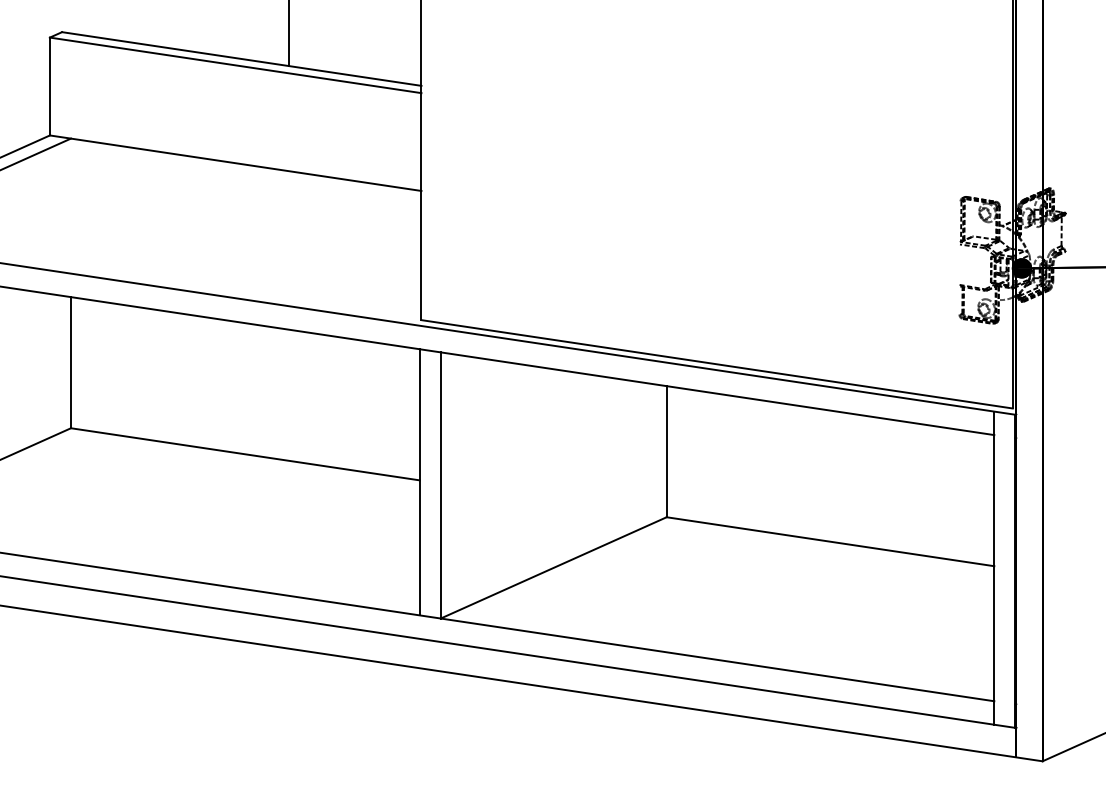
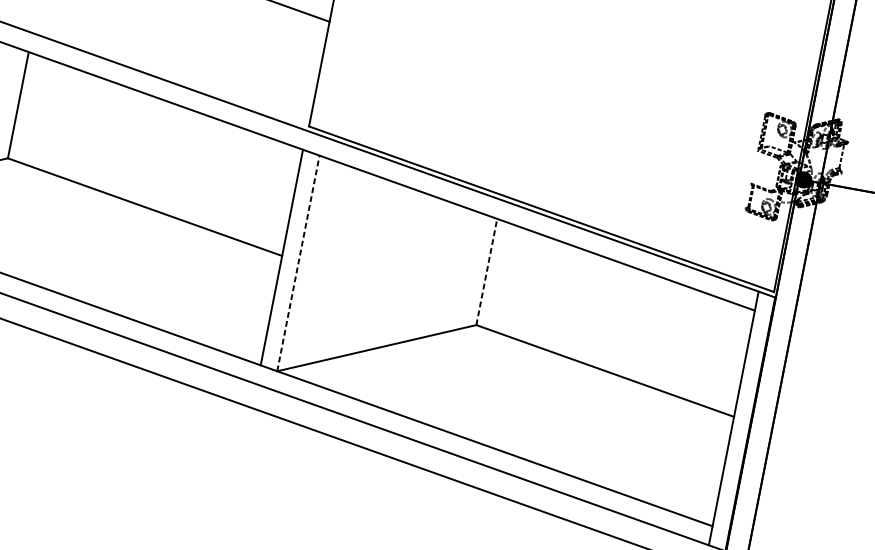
line: (666, 451) -> (486, 271), solid -> dashed
line: (440, 484) -> (298, 262), solid -> dashed

